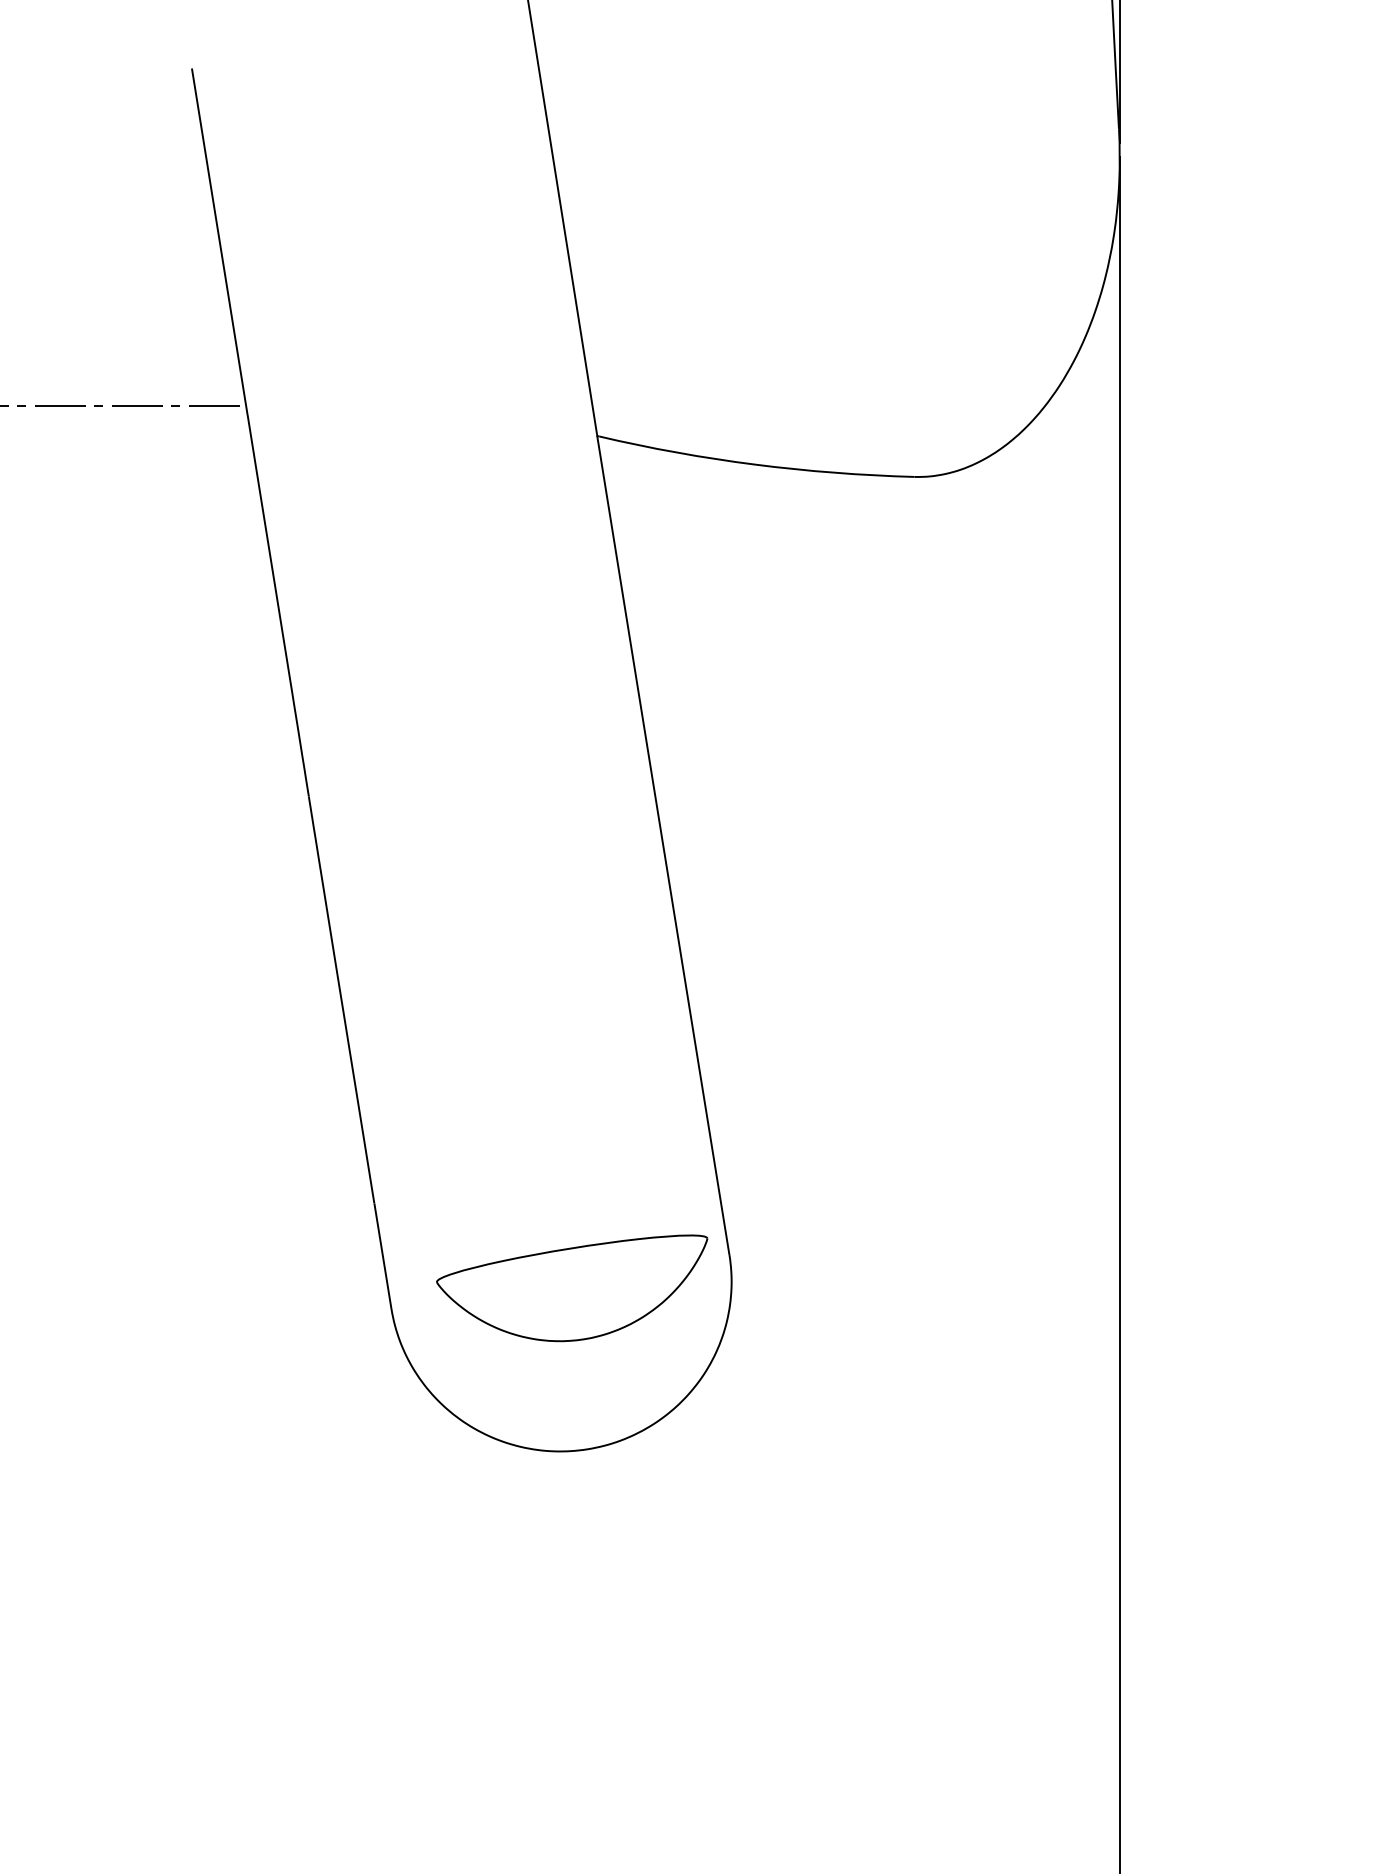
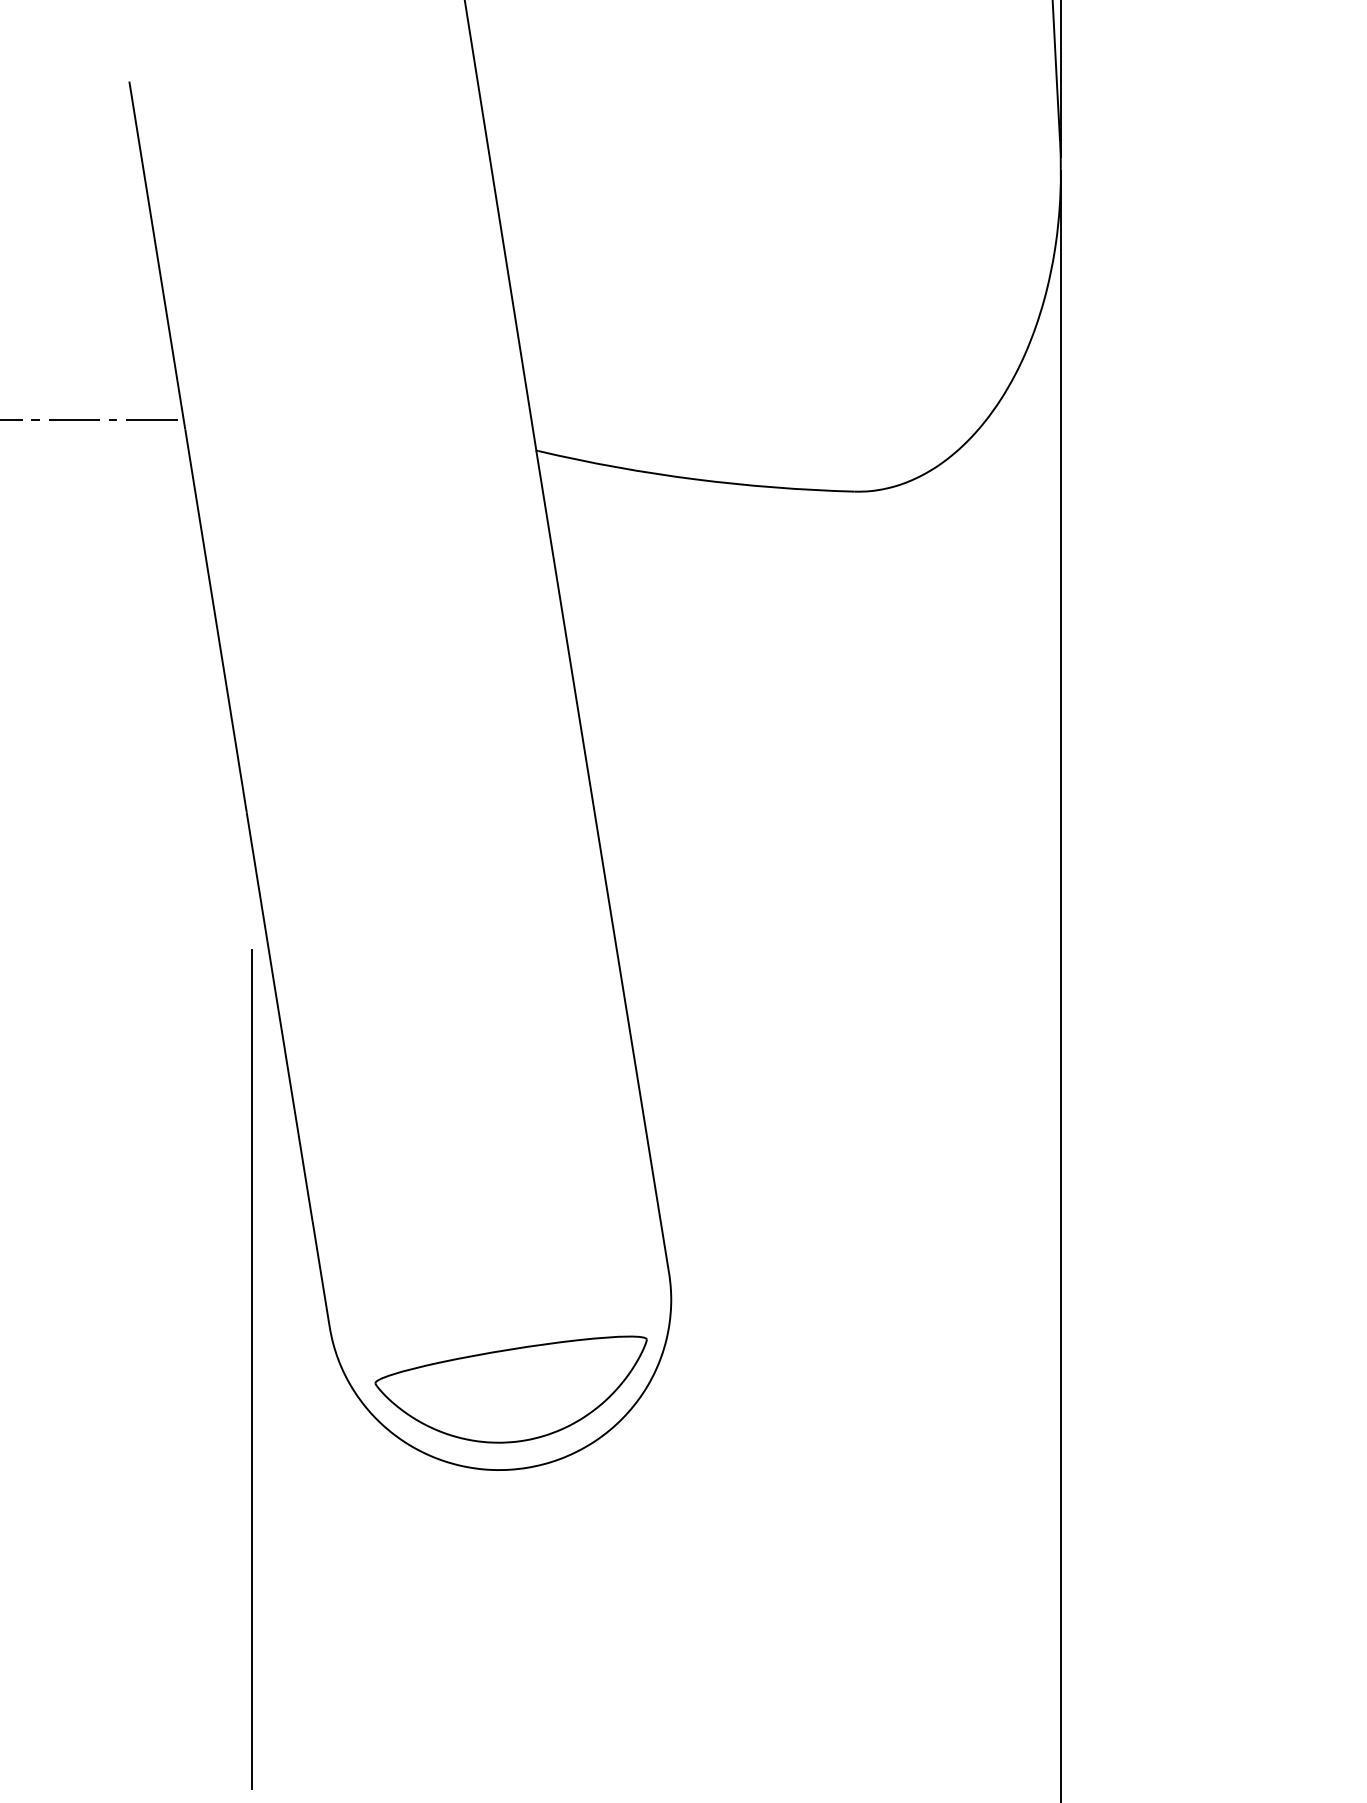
part: (572, 1288) -> (511, 1389), moved
line: (314, 1351) -> (252, 1369), added

